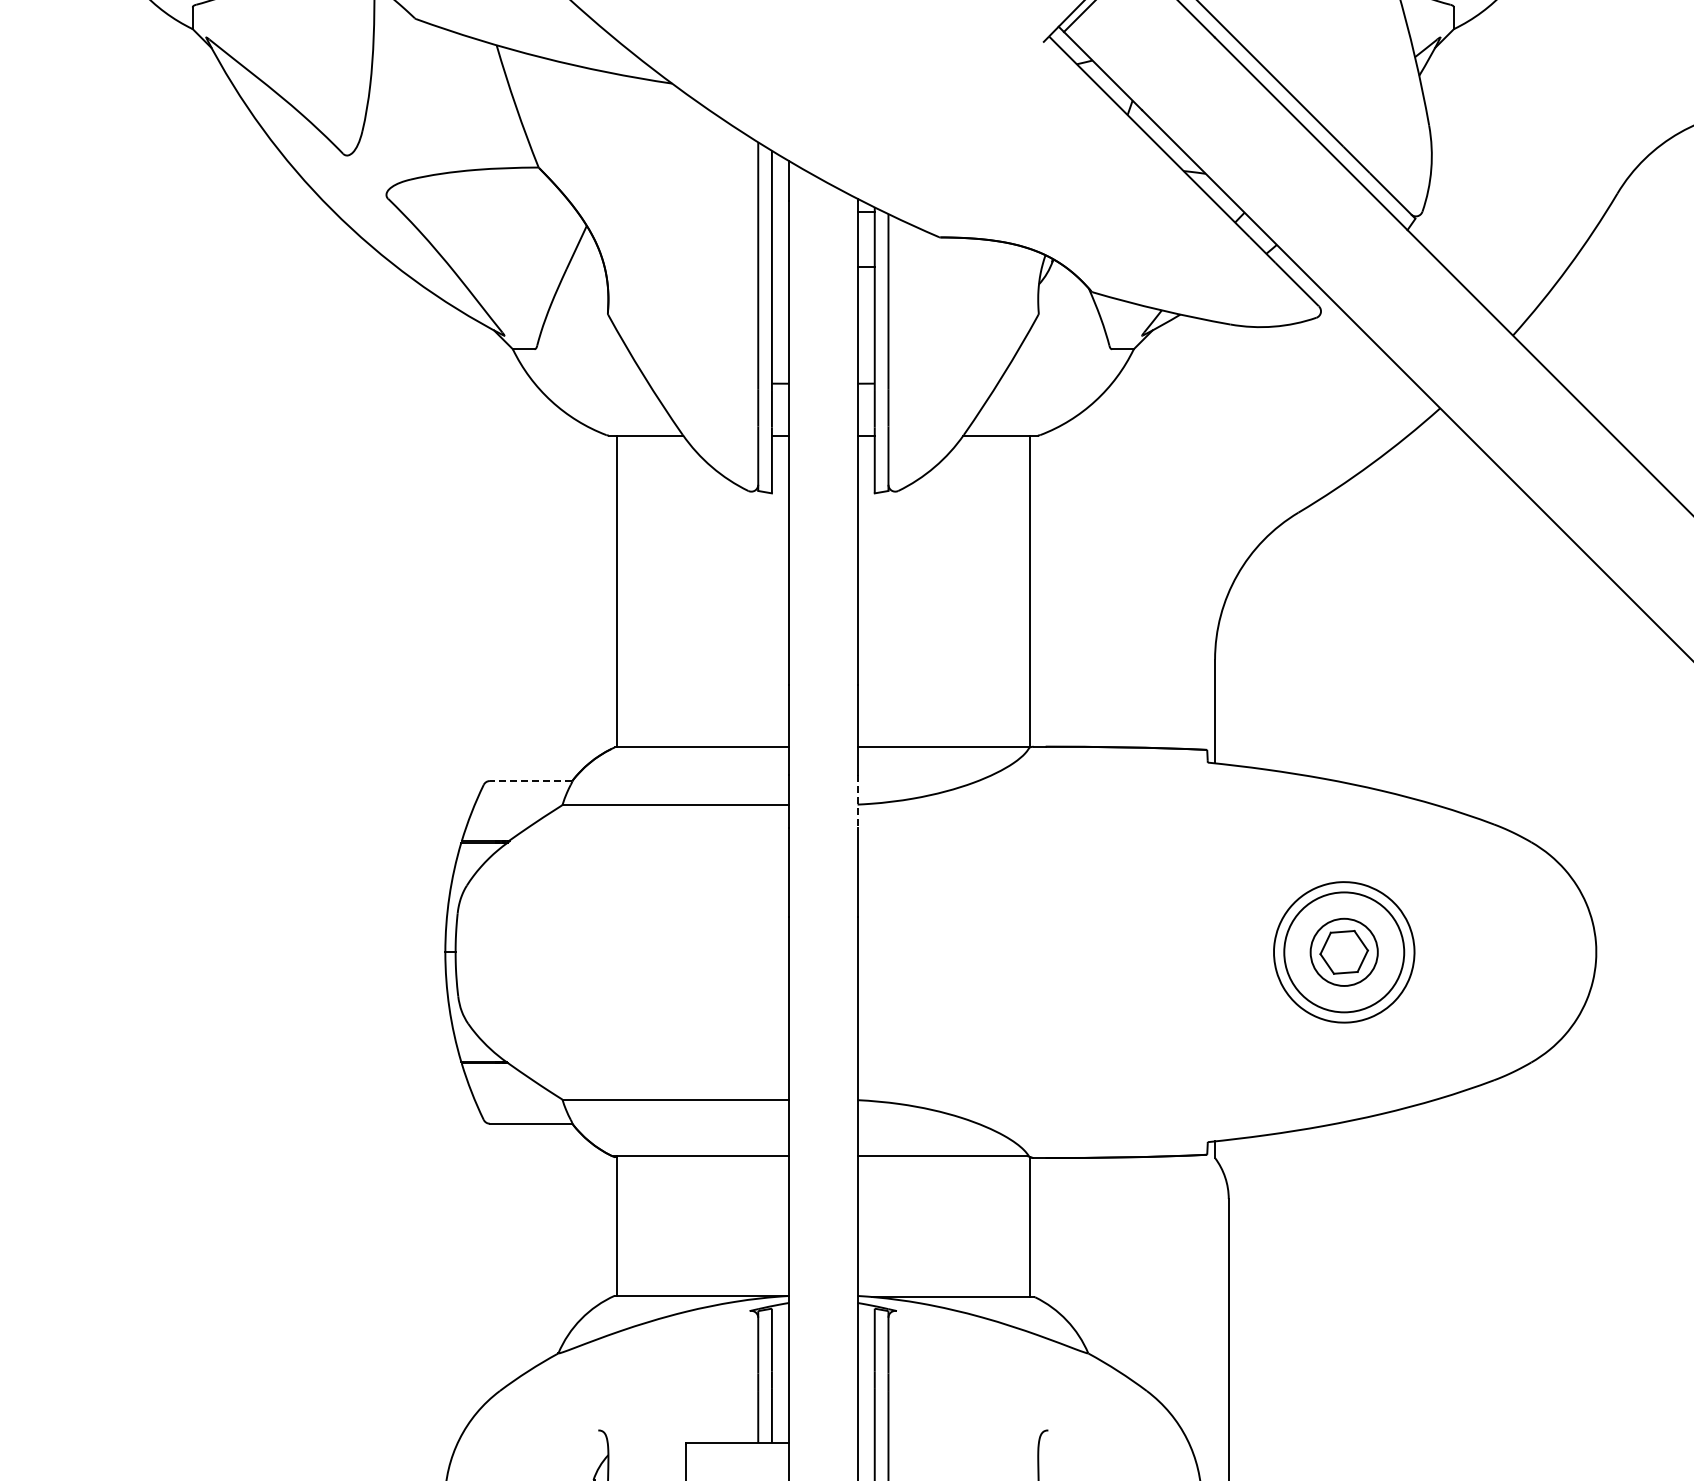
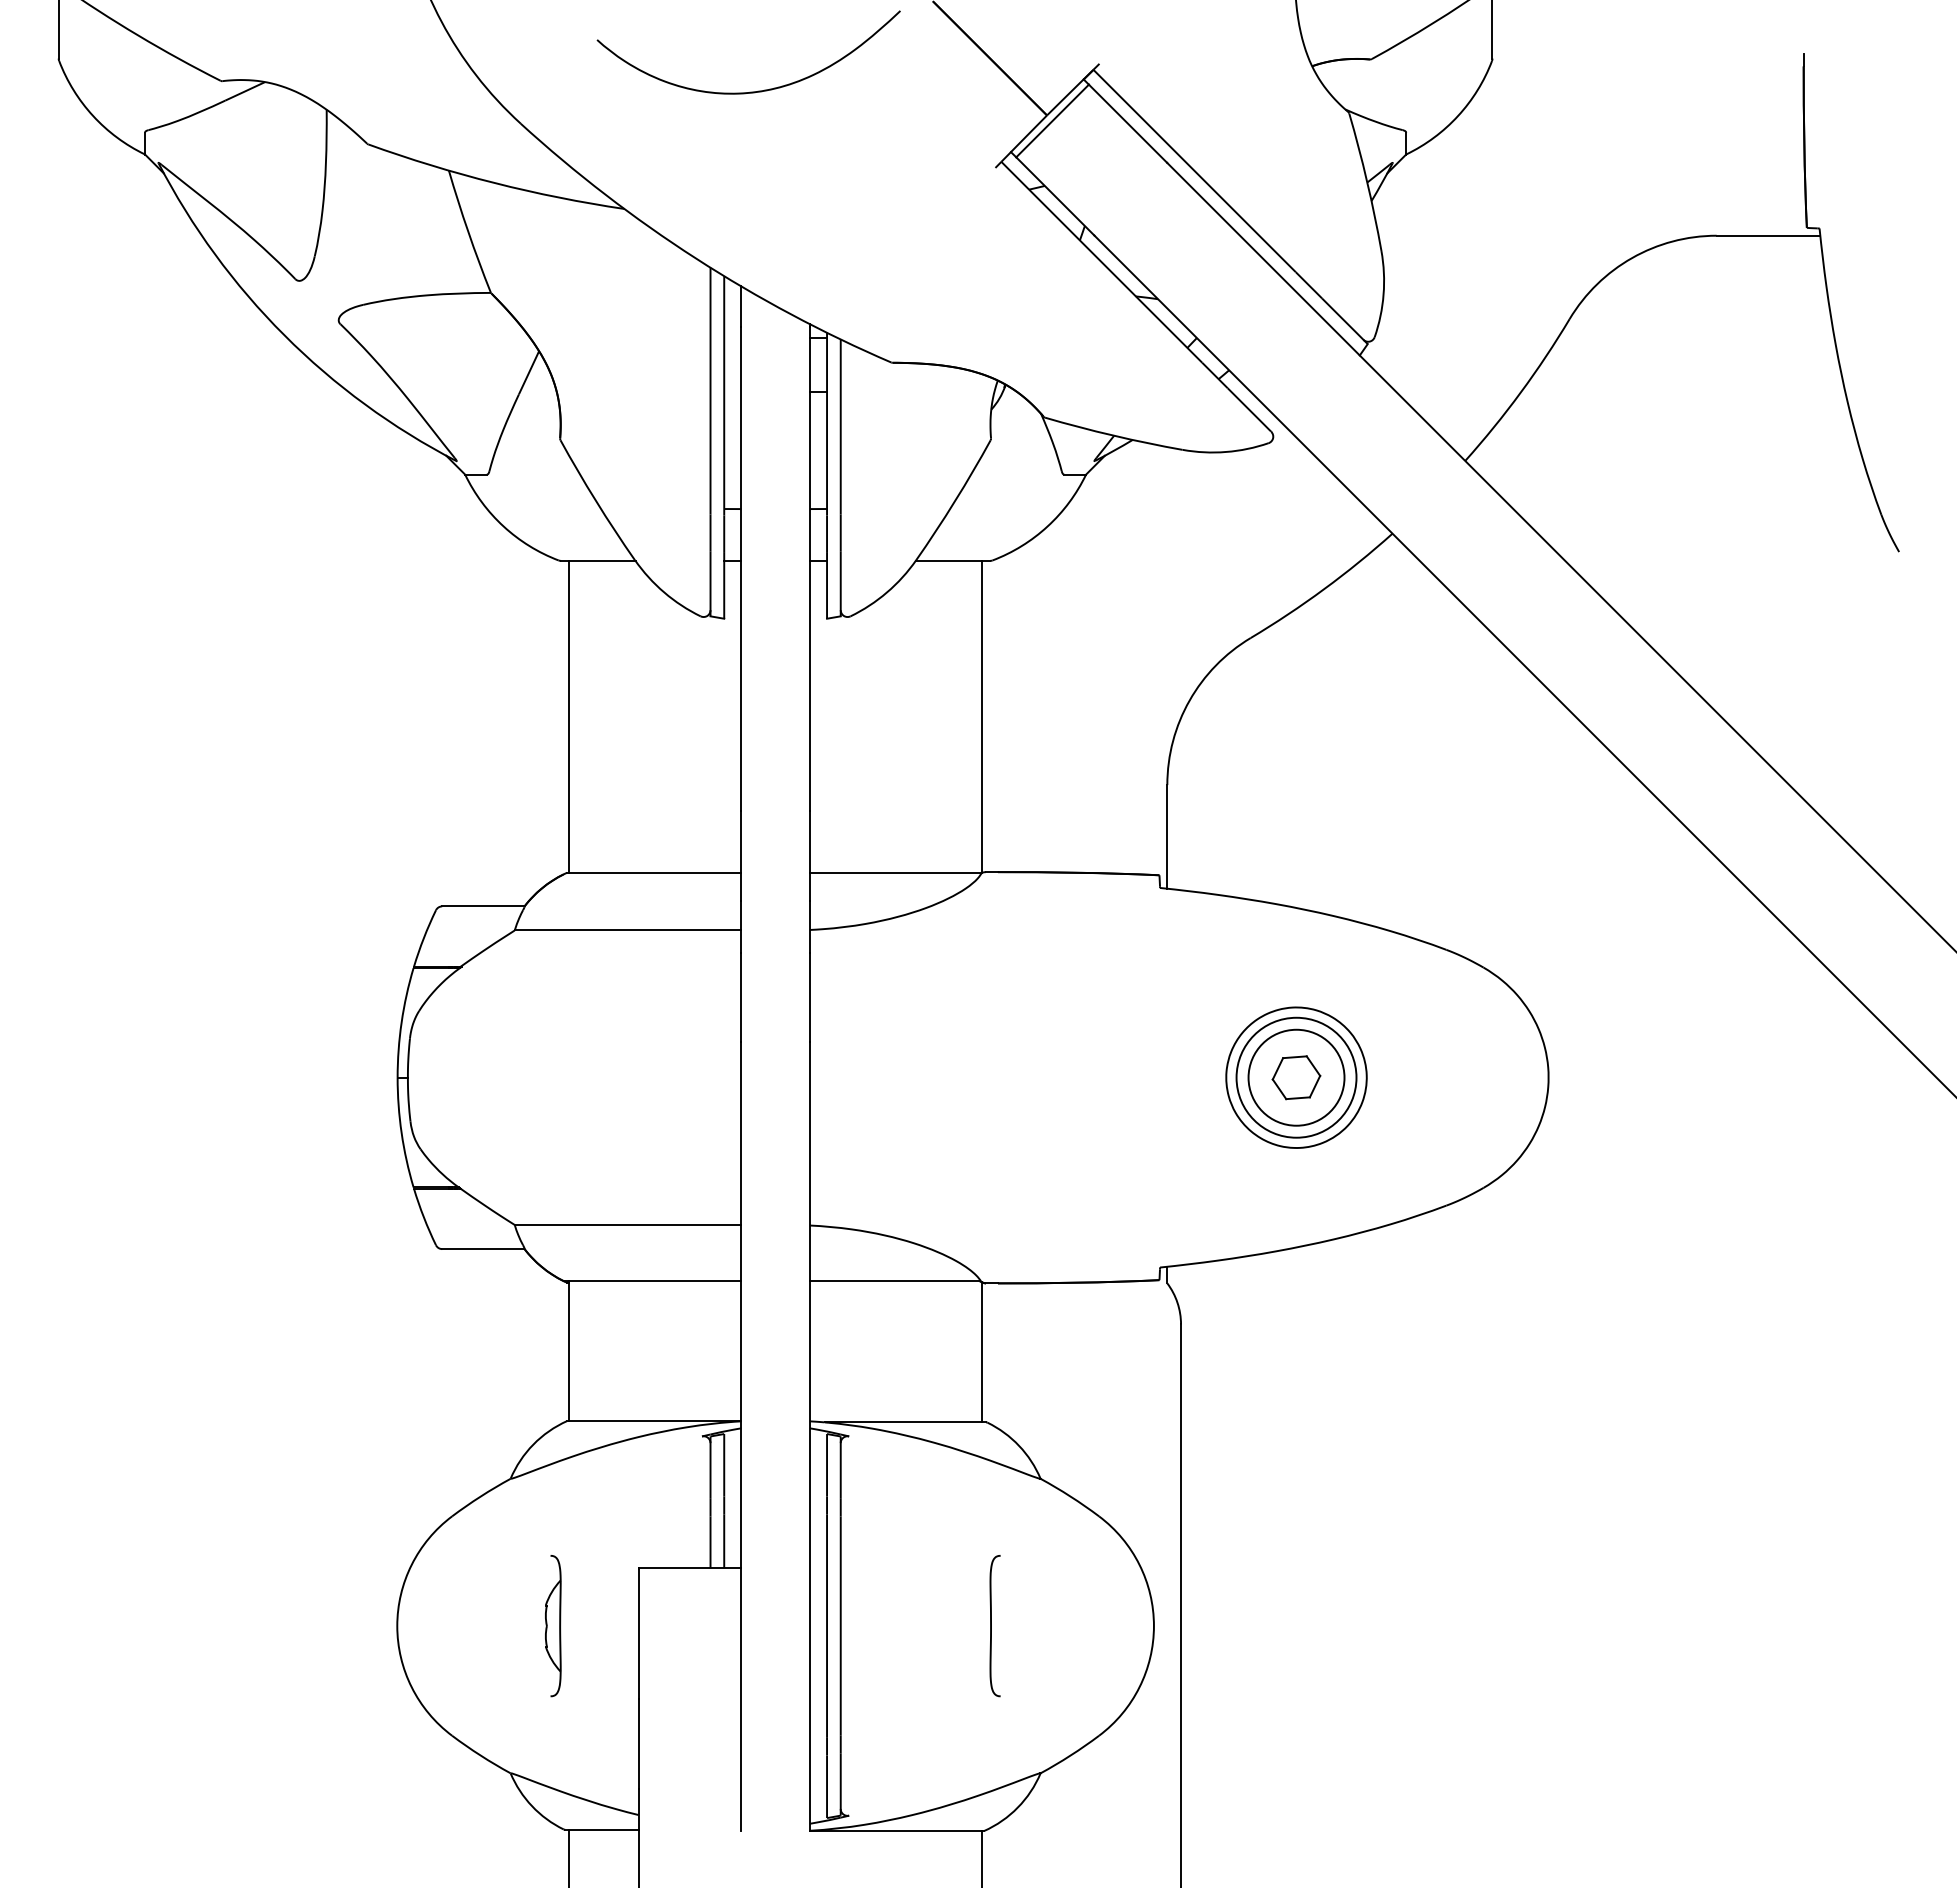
line: (530, 781) -> (482, 906), dashed -> solid
line: (857, 802) -> (809, 927), dashed -> solid
circle: (1344, 952) -> (1296, 1077), size x1.43

